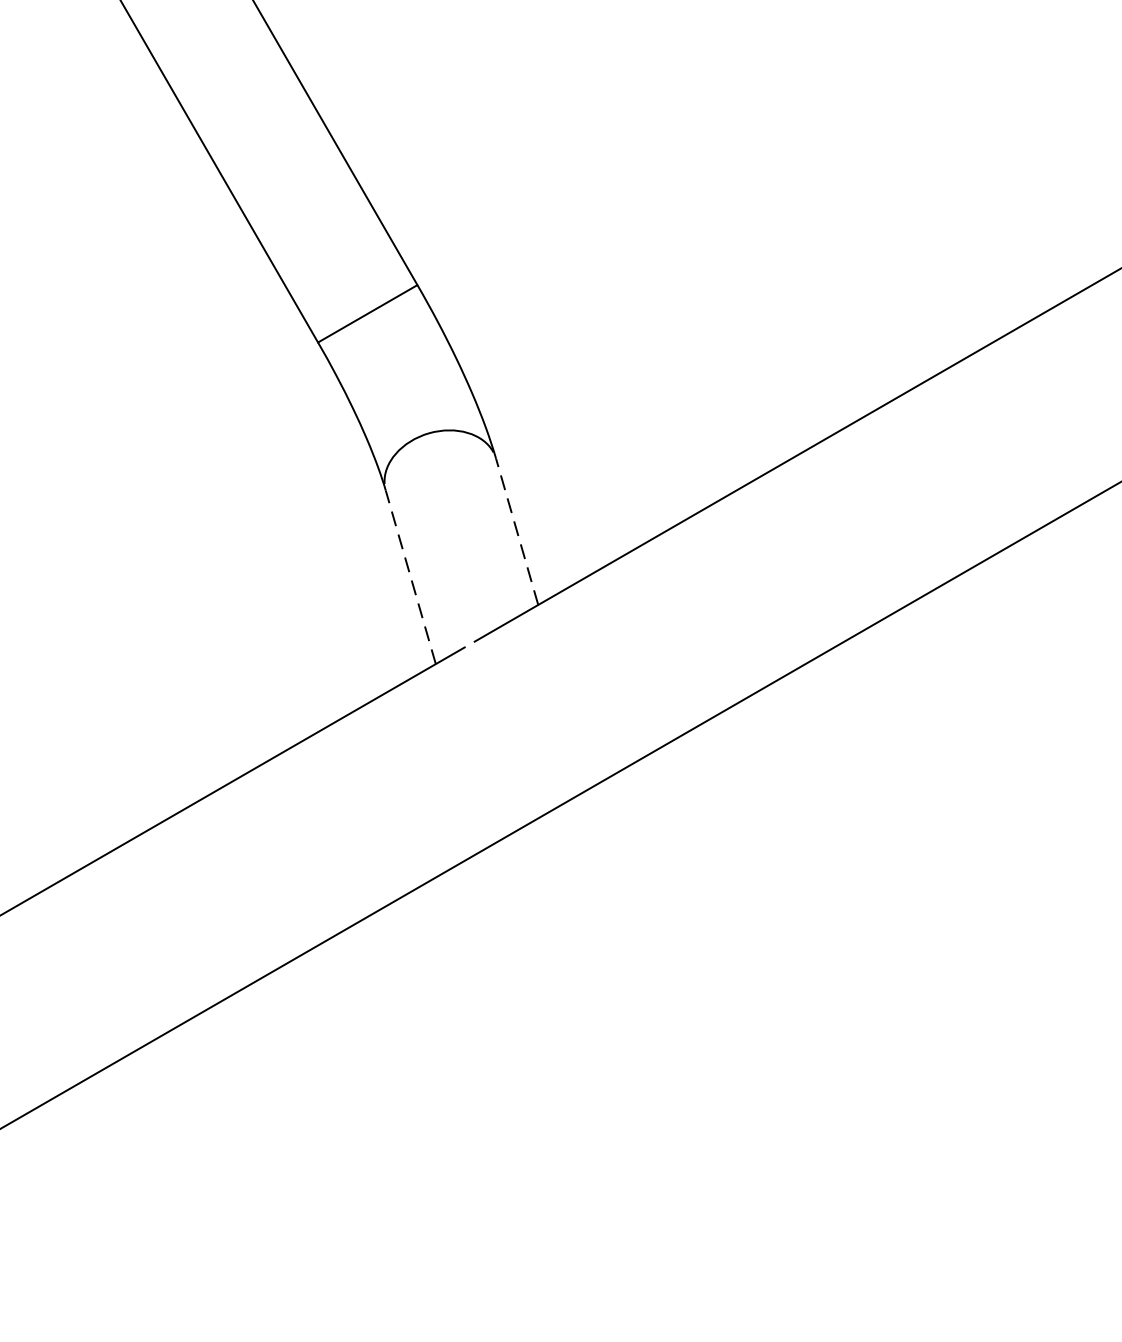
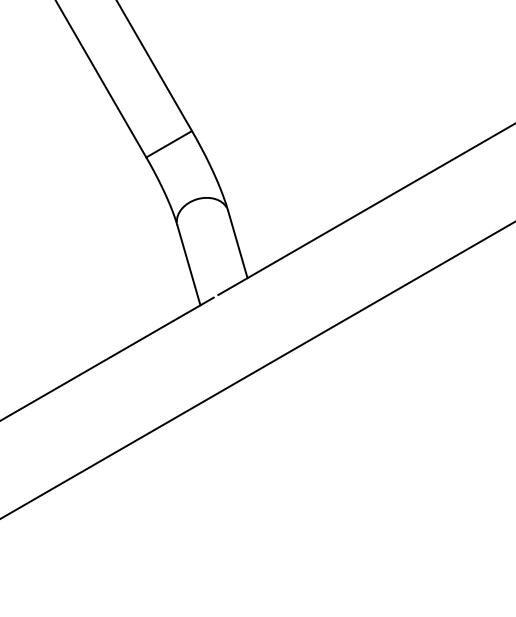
line: (516, 531) -> (237, 244), dashed -> solid
line: (409, 577) -> (188, 265), dashed -> solid

